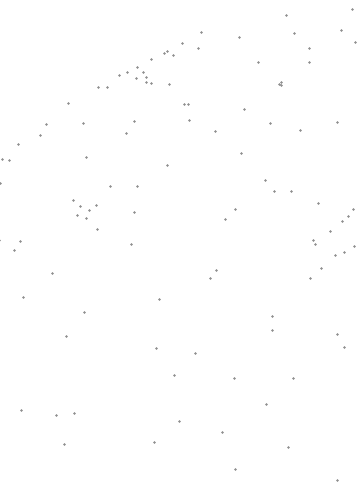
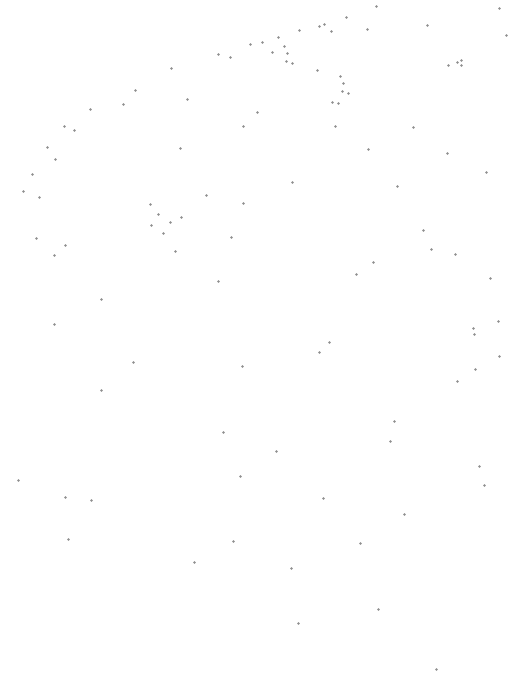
part: (280, 83) -> (459, 62), moved
part: (189, 90) -> (344, 84), added

